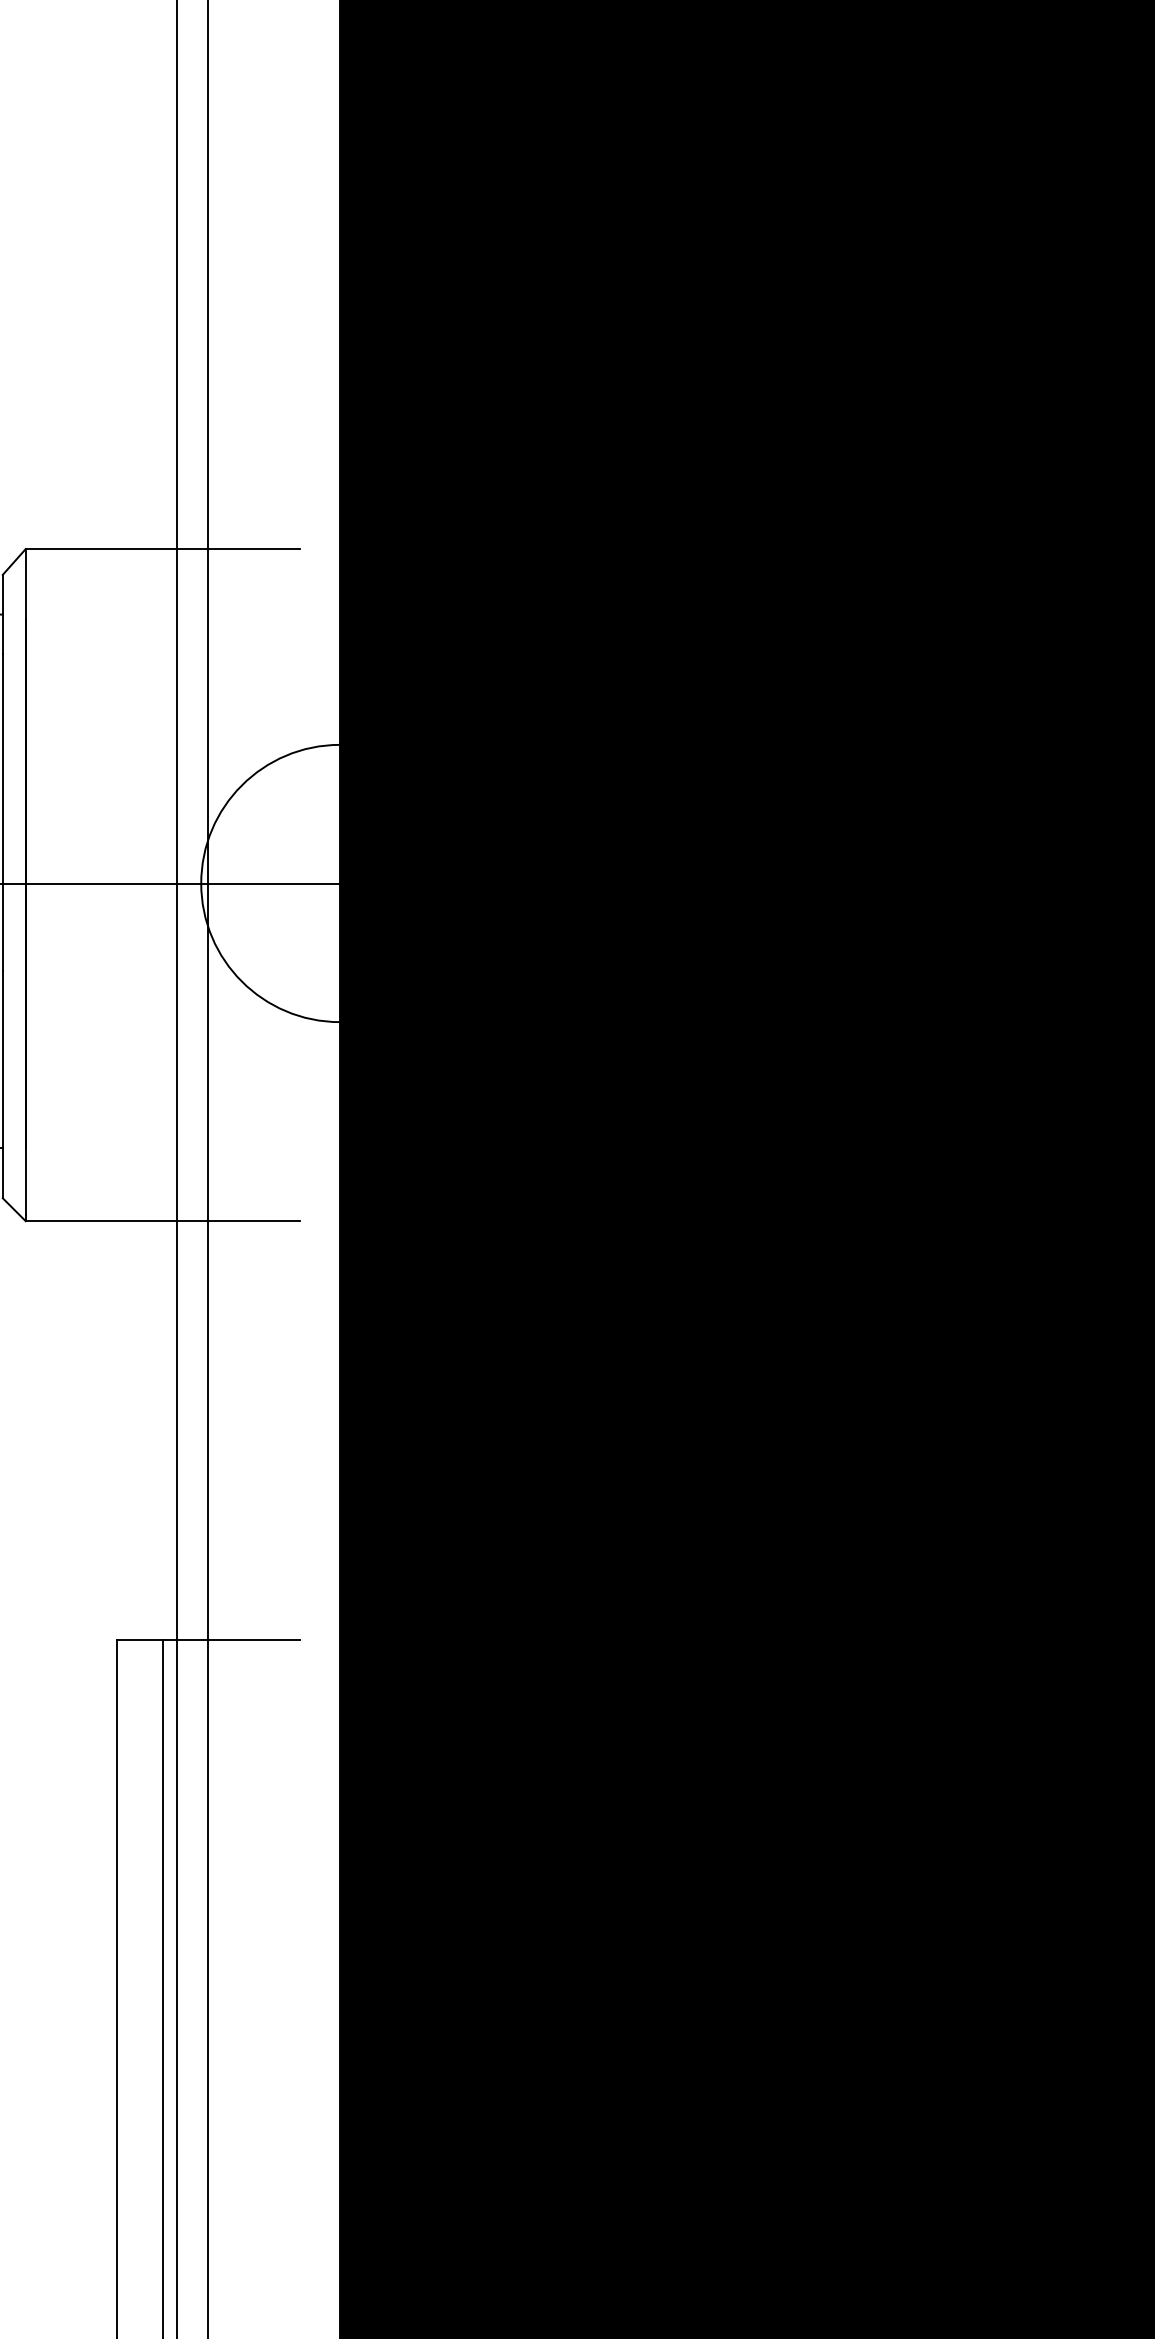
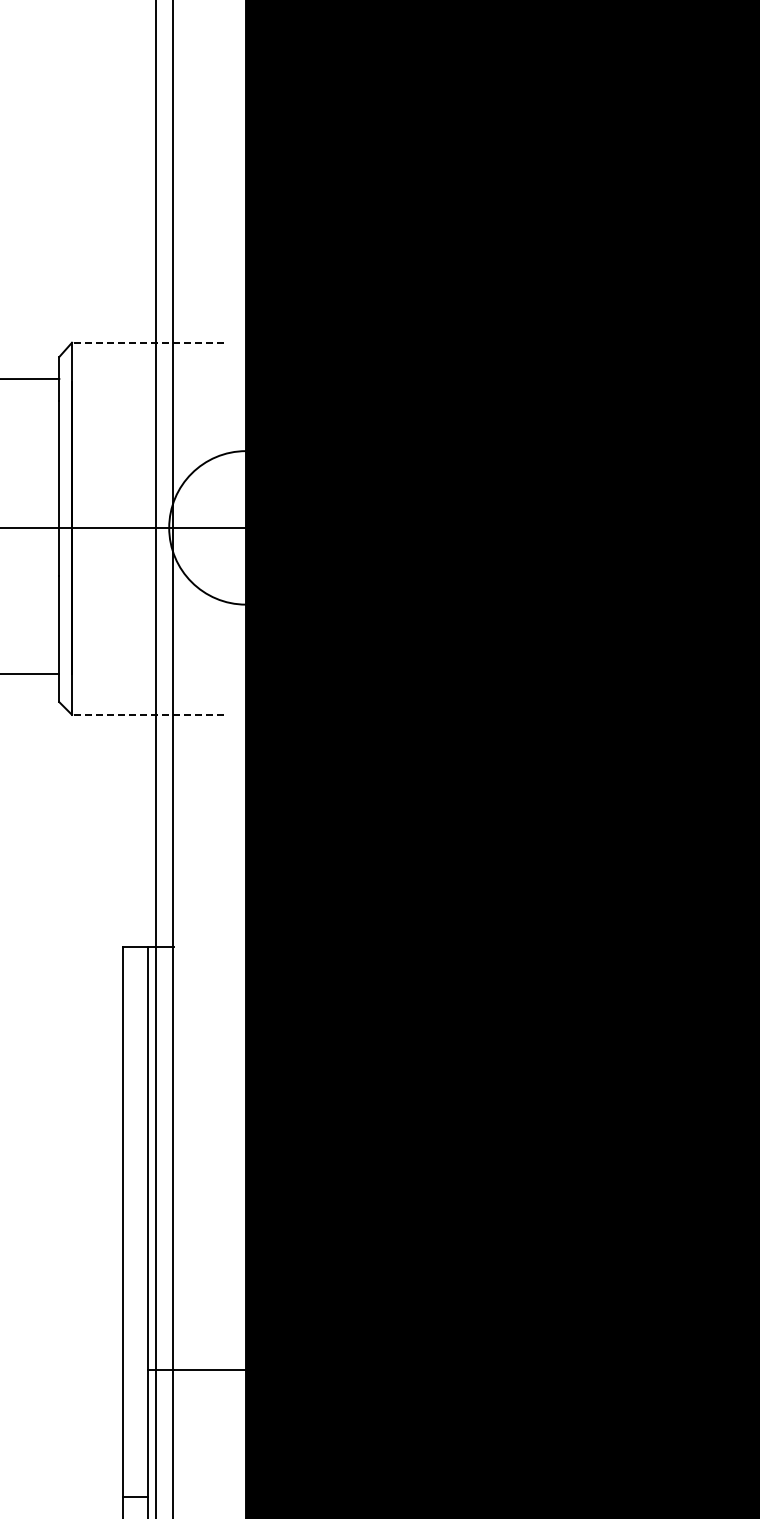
line: (162, 548) -> (147, 342), solid -> dashed
line: (162, 1220) -> (147, 714), solid -> dashed
line: (254, 1639) -> (198, 946), removed

